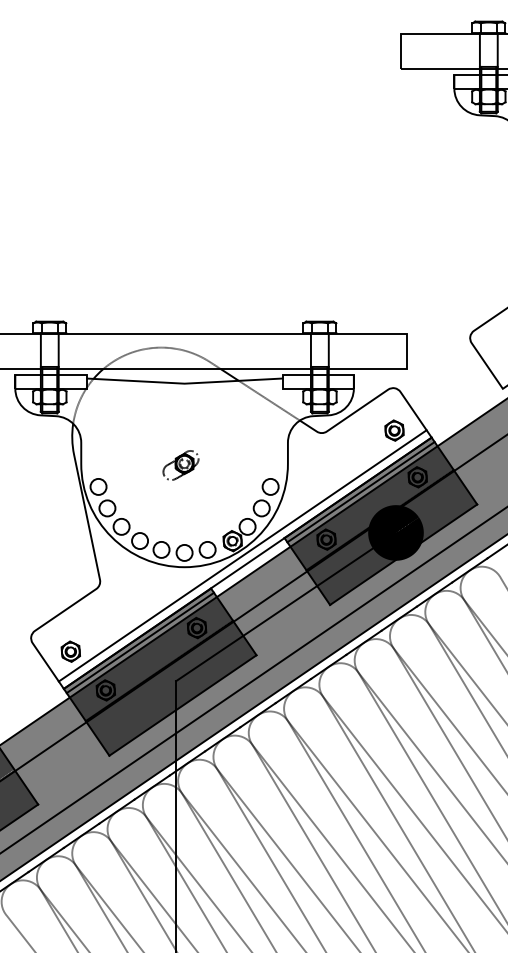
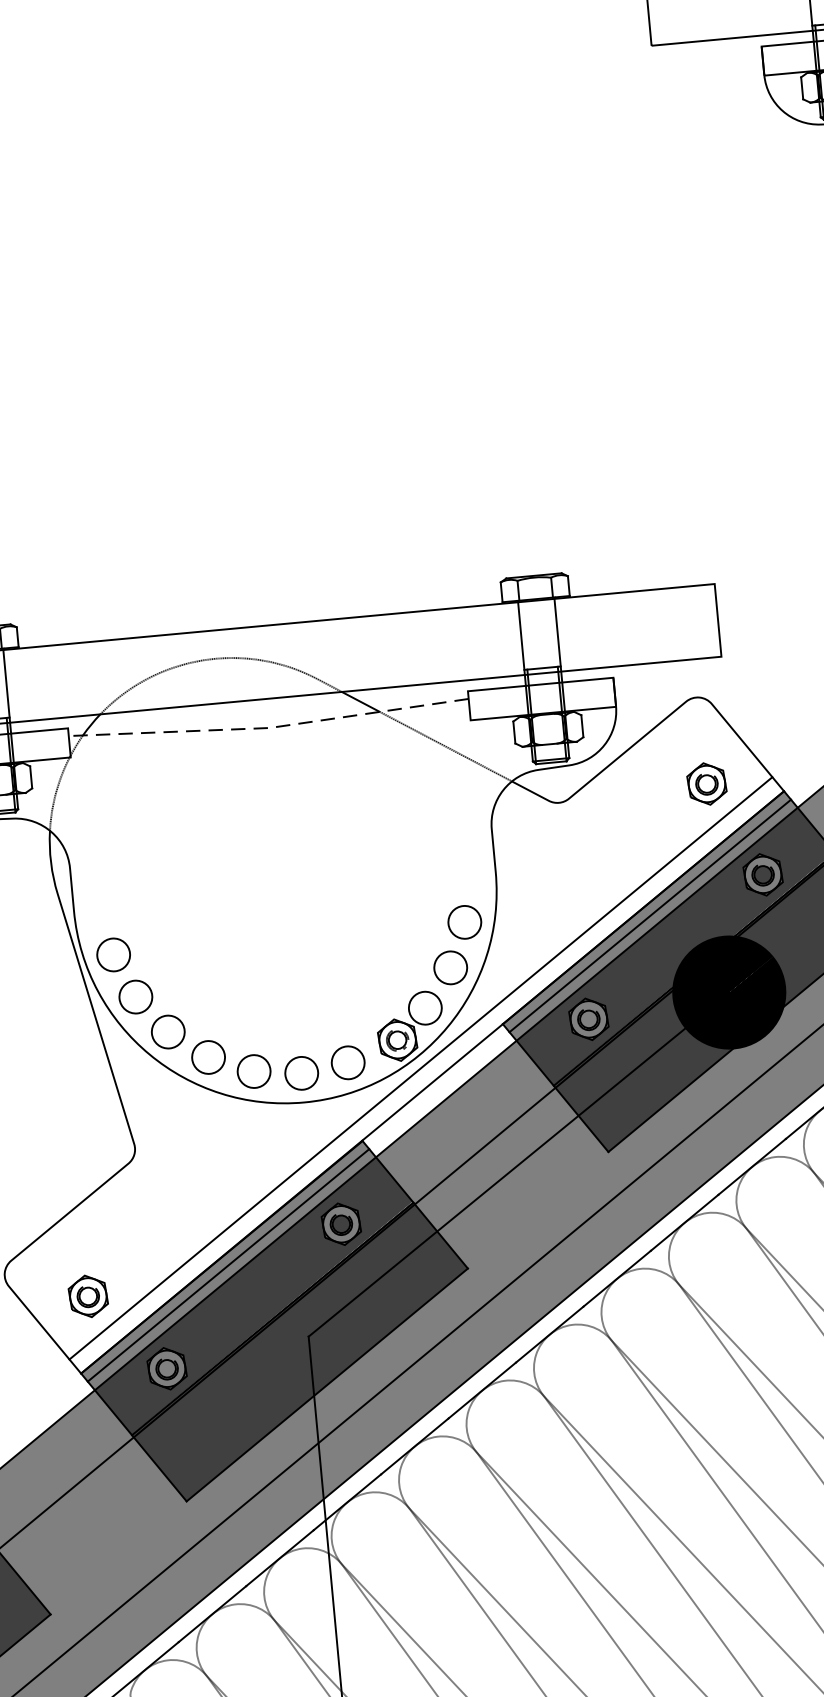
line: (184, 383) -> (269, 727), solid -> dashed
part: (180, 465) -> (276, 895), removed

